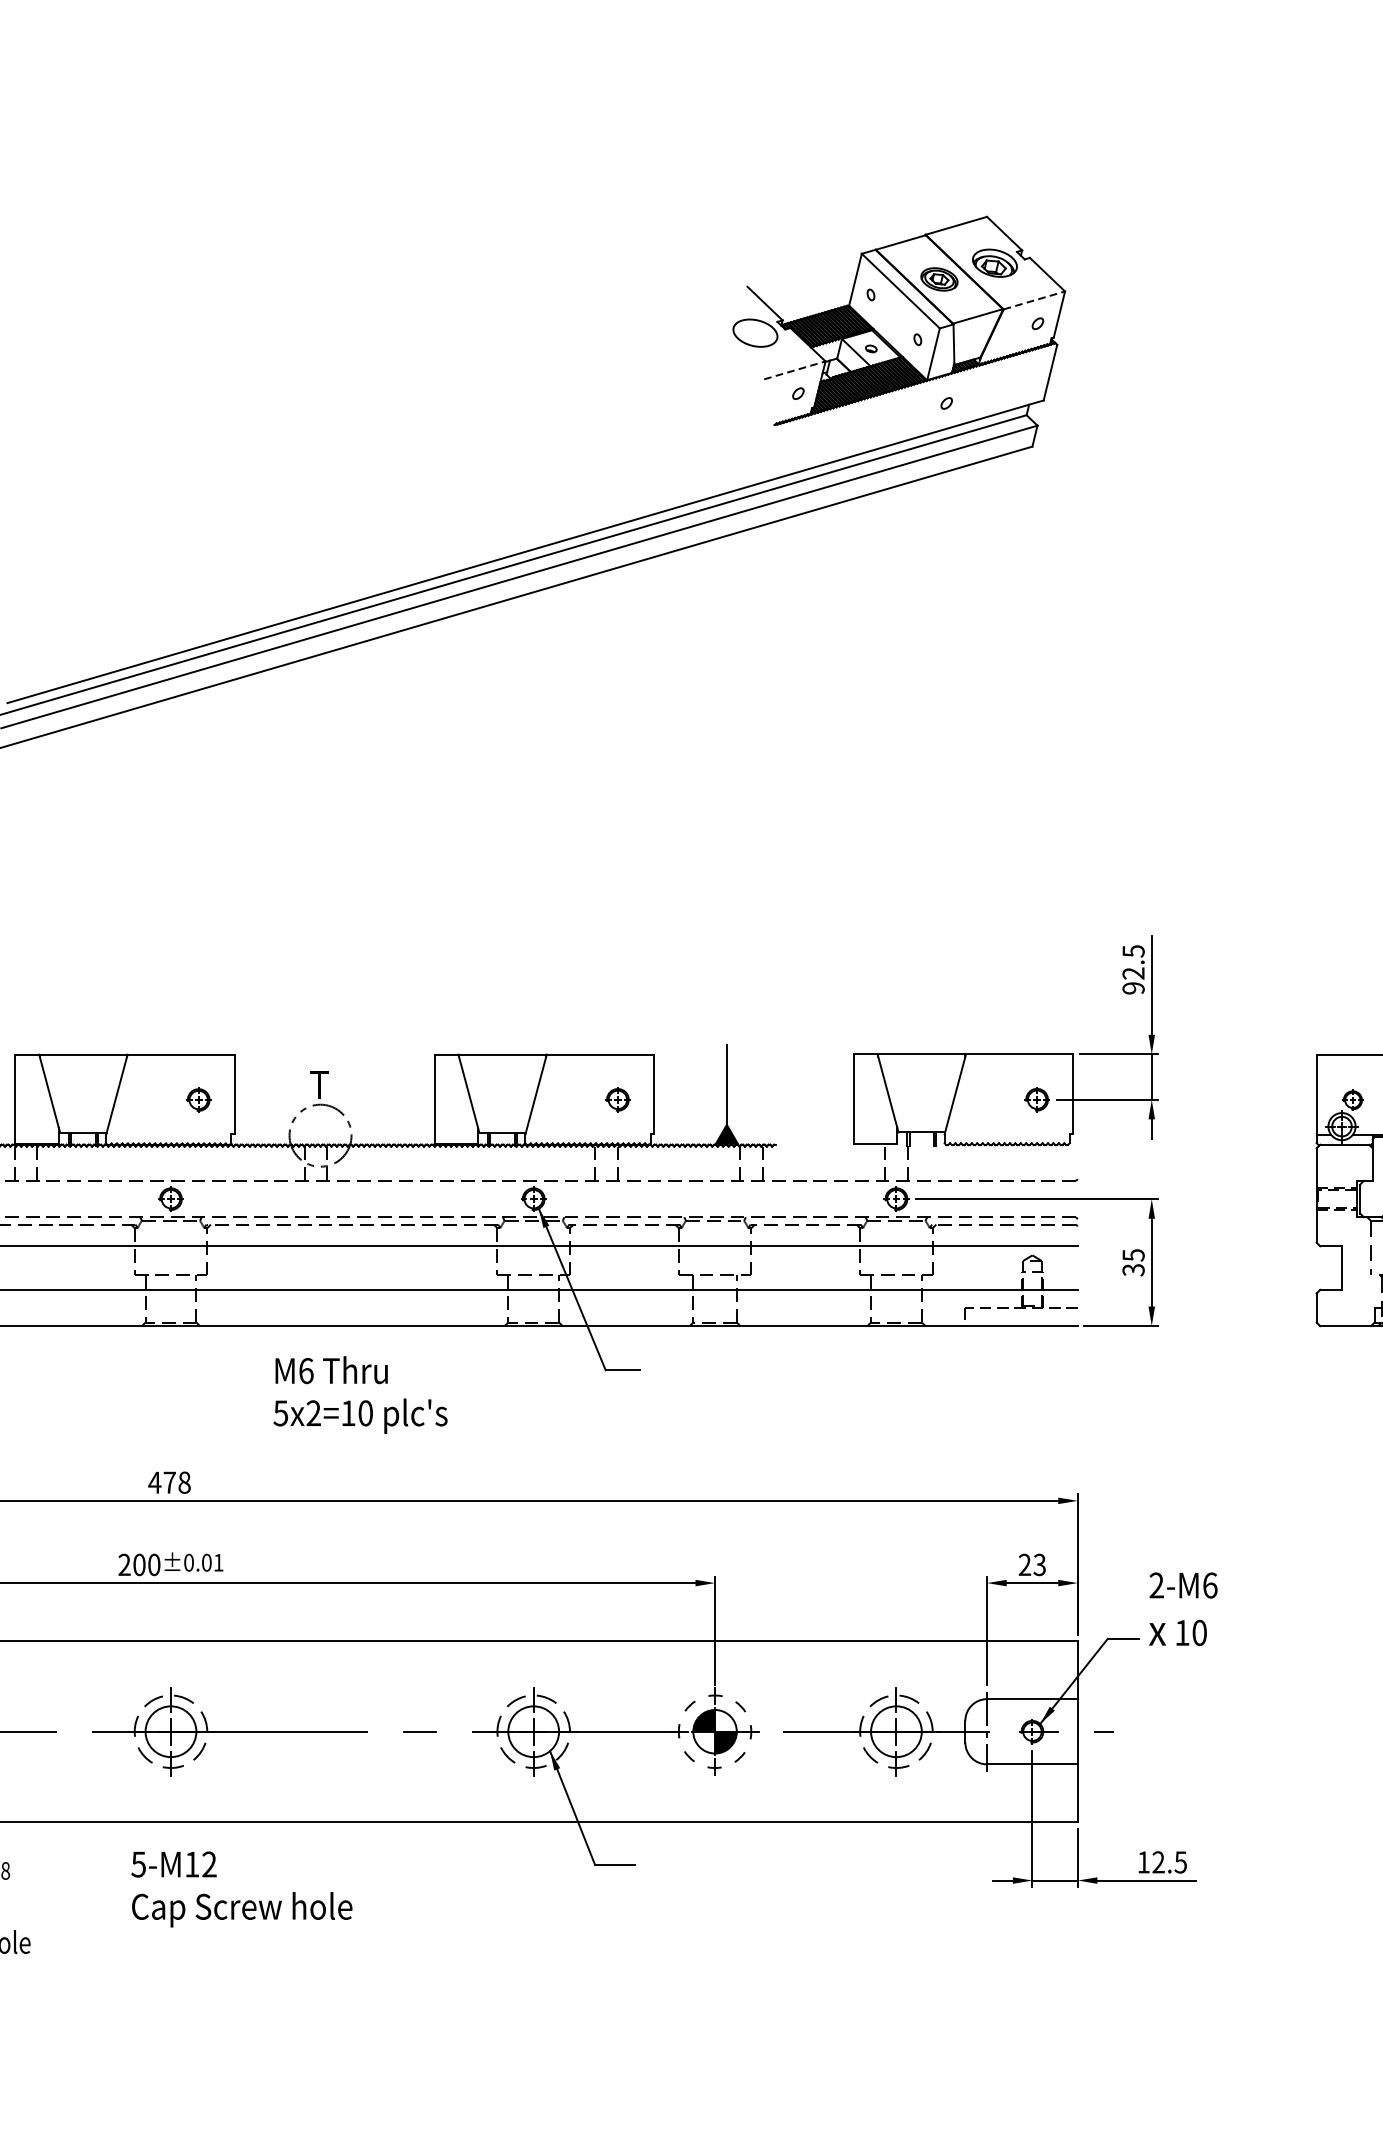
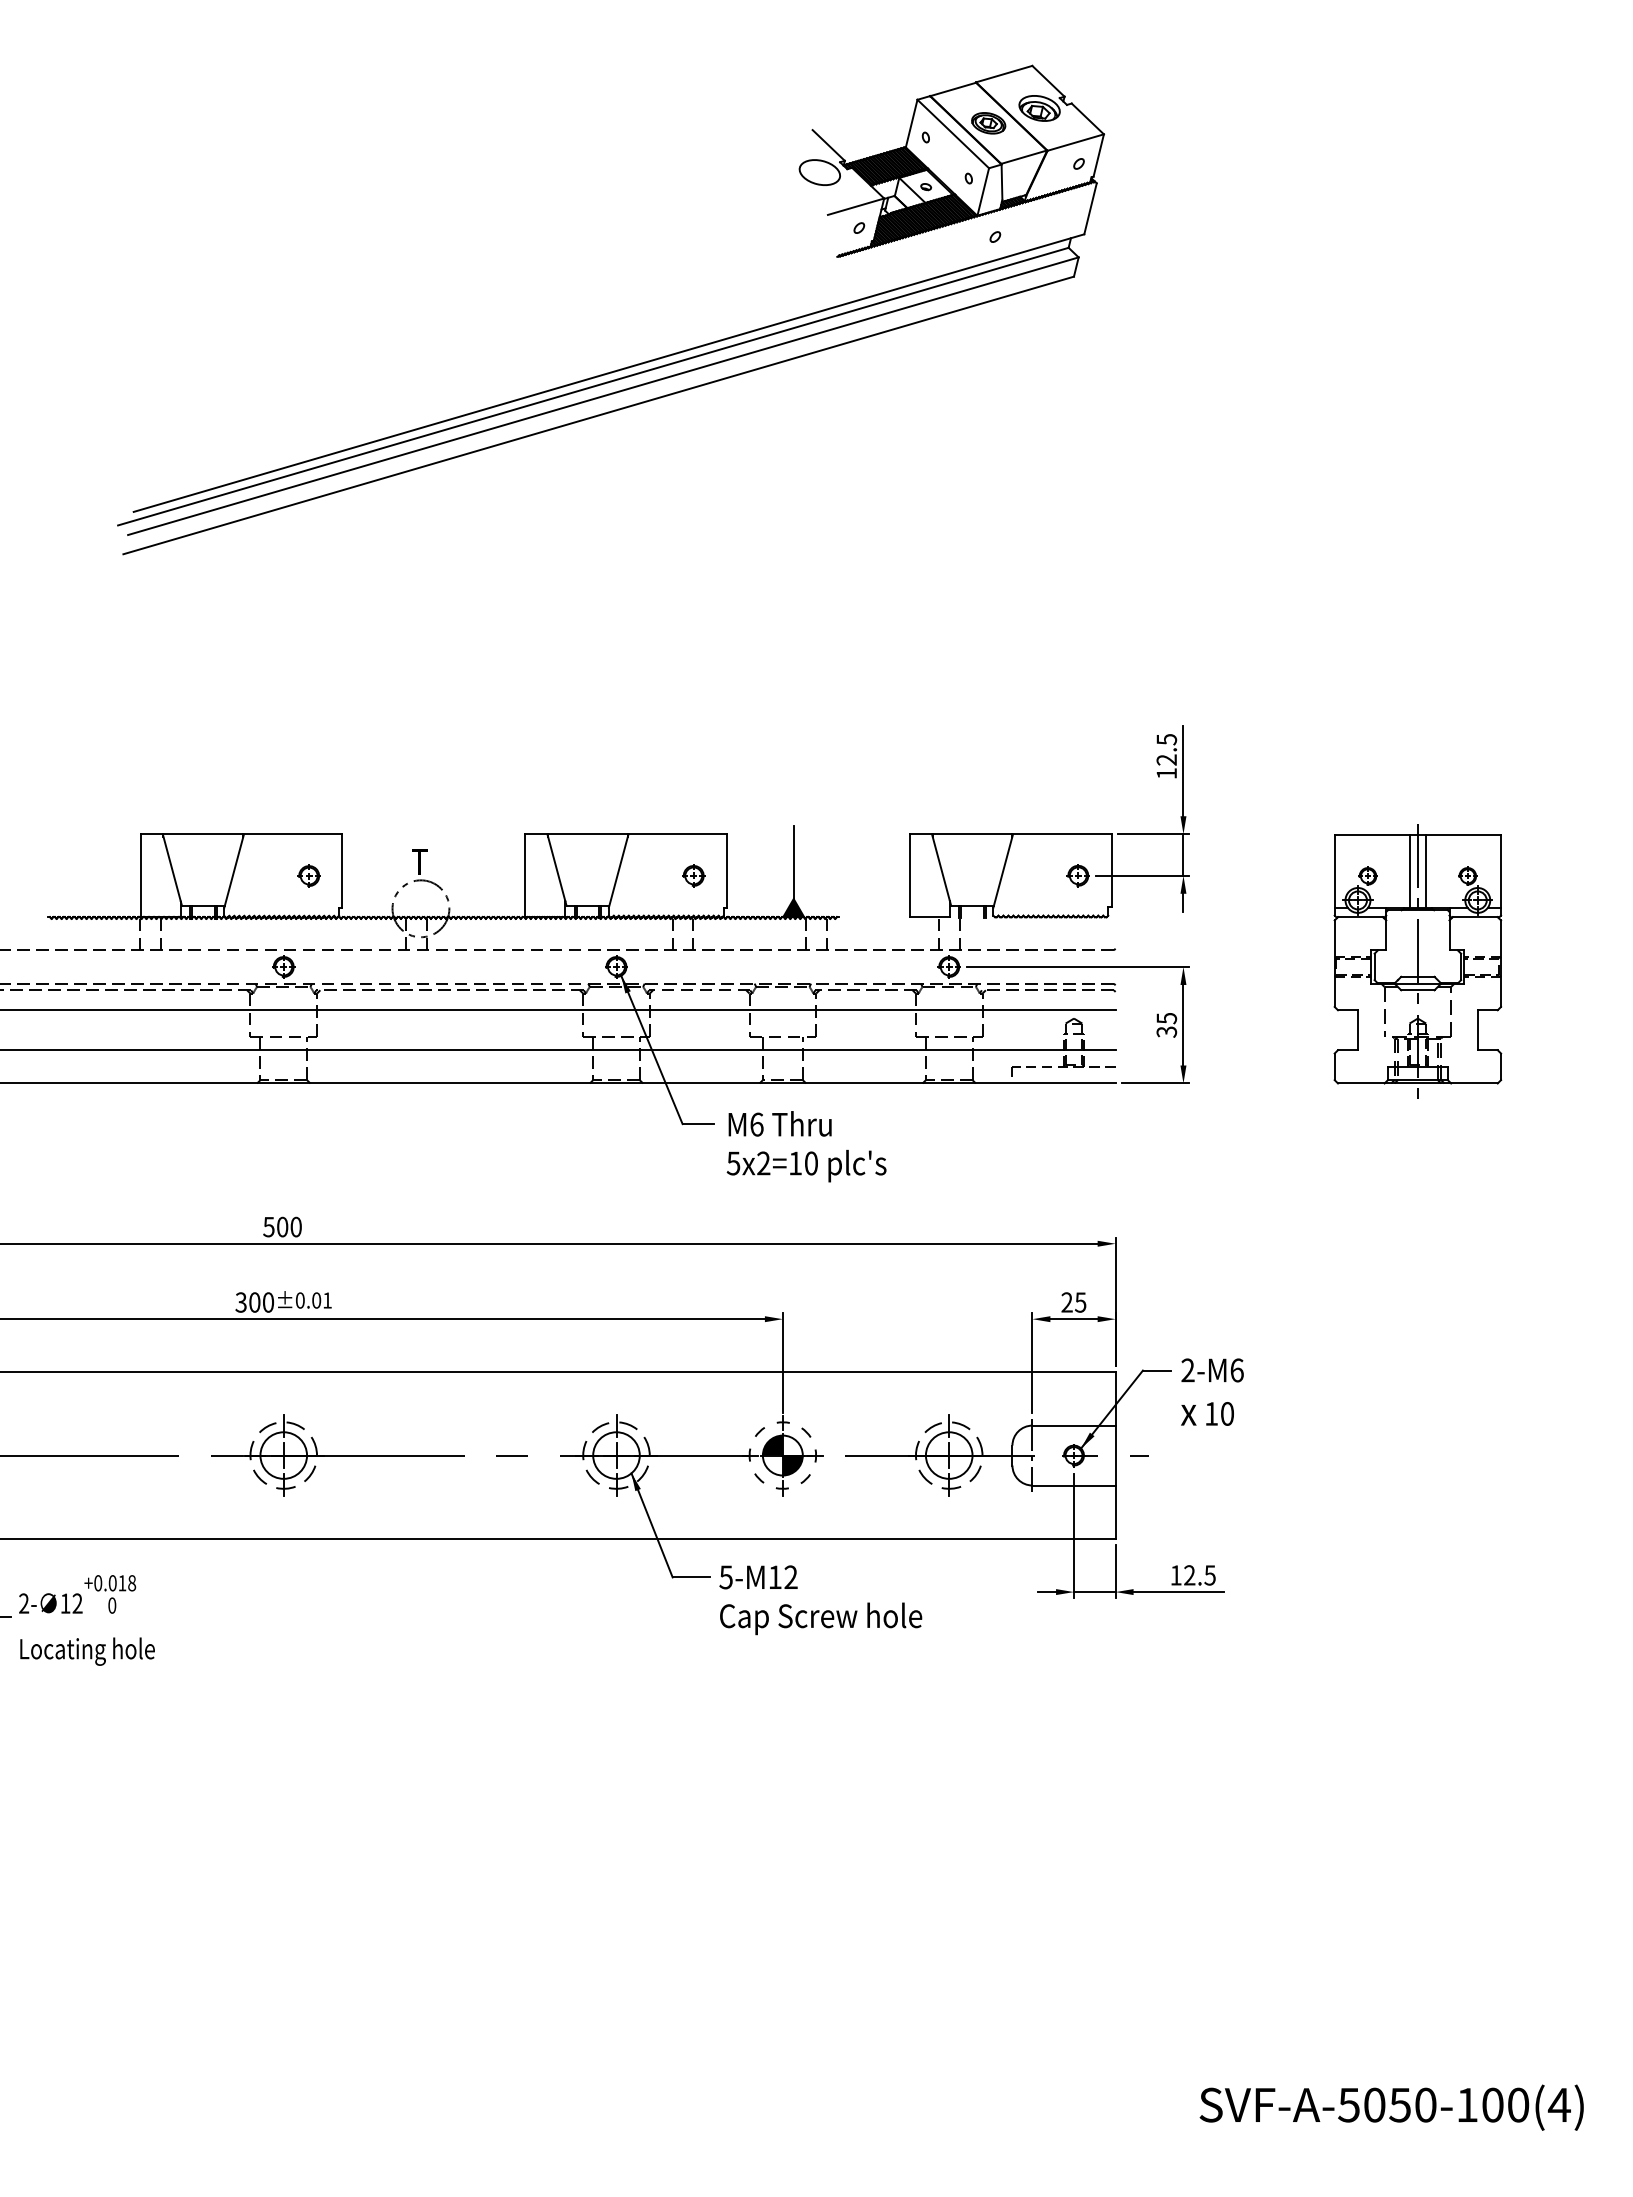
line: (1035, 300) -> (1076, 142), dashed -> solid
line: (795, 370) -> (856, 206), dashed -> solid
text: (1133, 988) -> (1166, 773), 92.5 -> 12.5
text: (360, 1394) -> (806, 1146), moved
text: (168, 1482) -> (281, 1226), 478 -> 500
text: (123, 1564) -> (240, 1302), 200 -> 300
text: (1039, 1564) -> (1080, 1302), 23 -> 25
text: (1183, 1608) -> (1212, 1391), moved
text: (241, 1889) -> (820, 1600), moved

